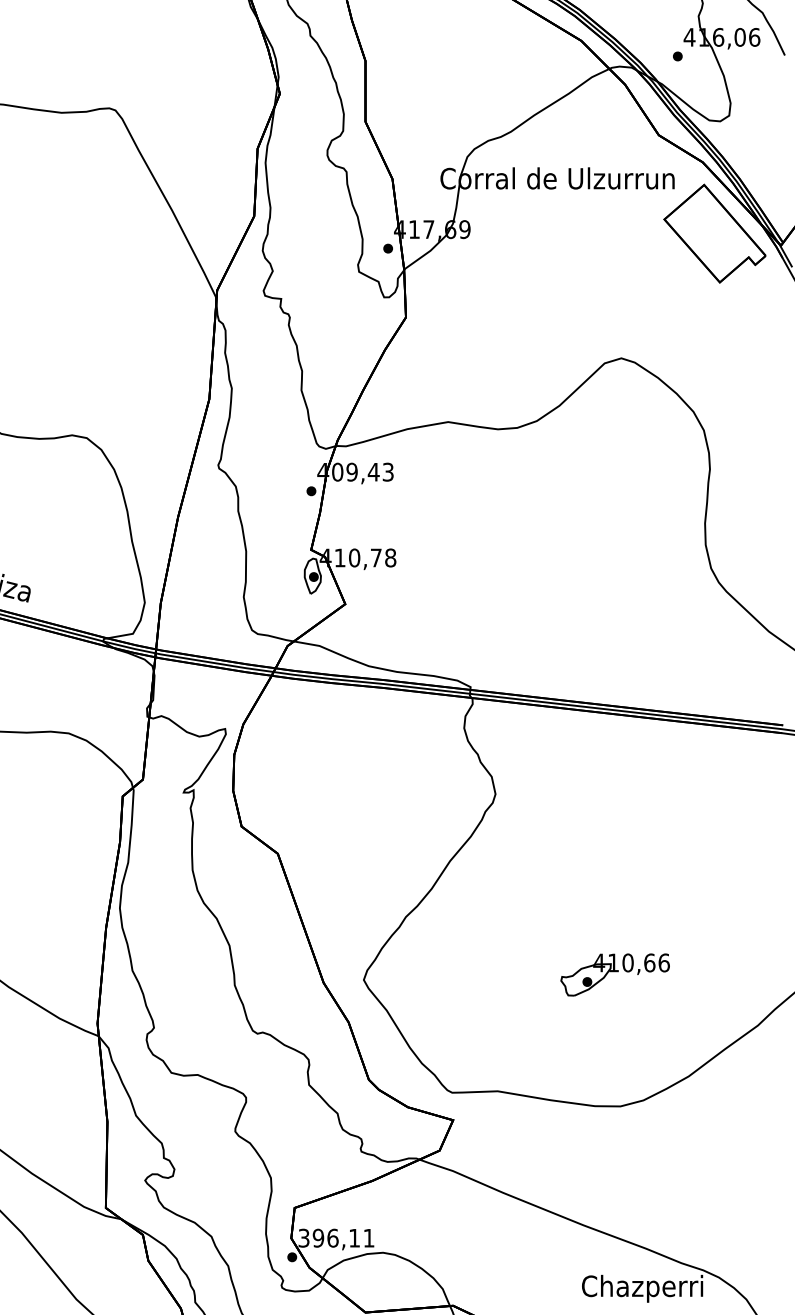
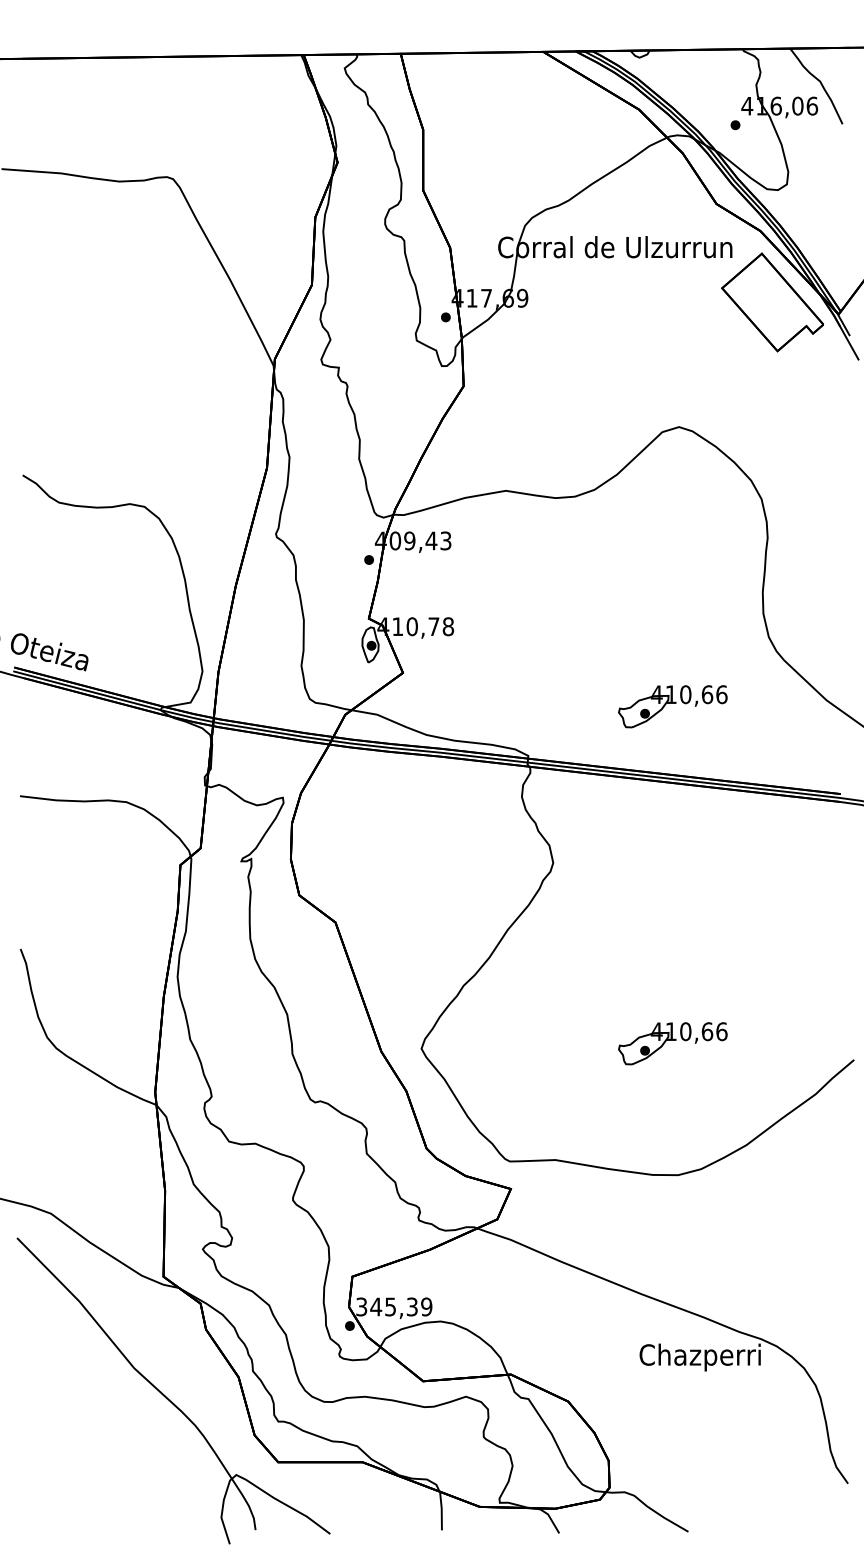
part: (614, 637) -> (672, 706), added
text: (343, 1237) -> (401, 1306), 396,11 -> 345,39

